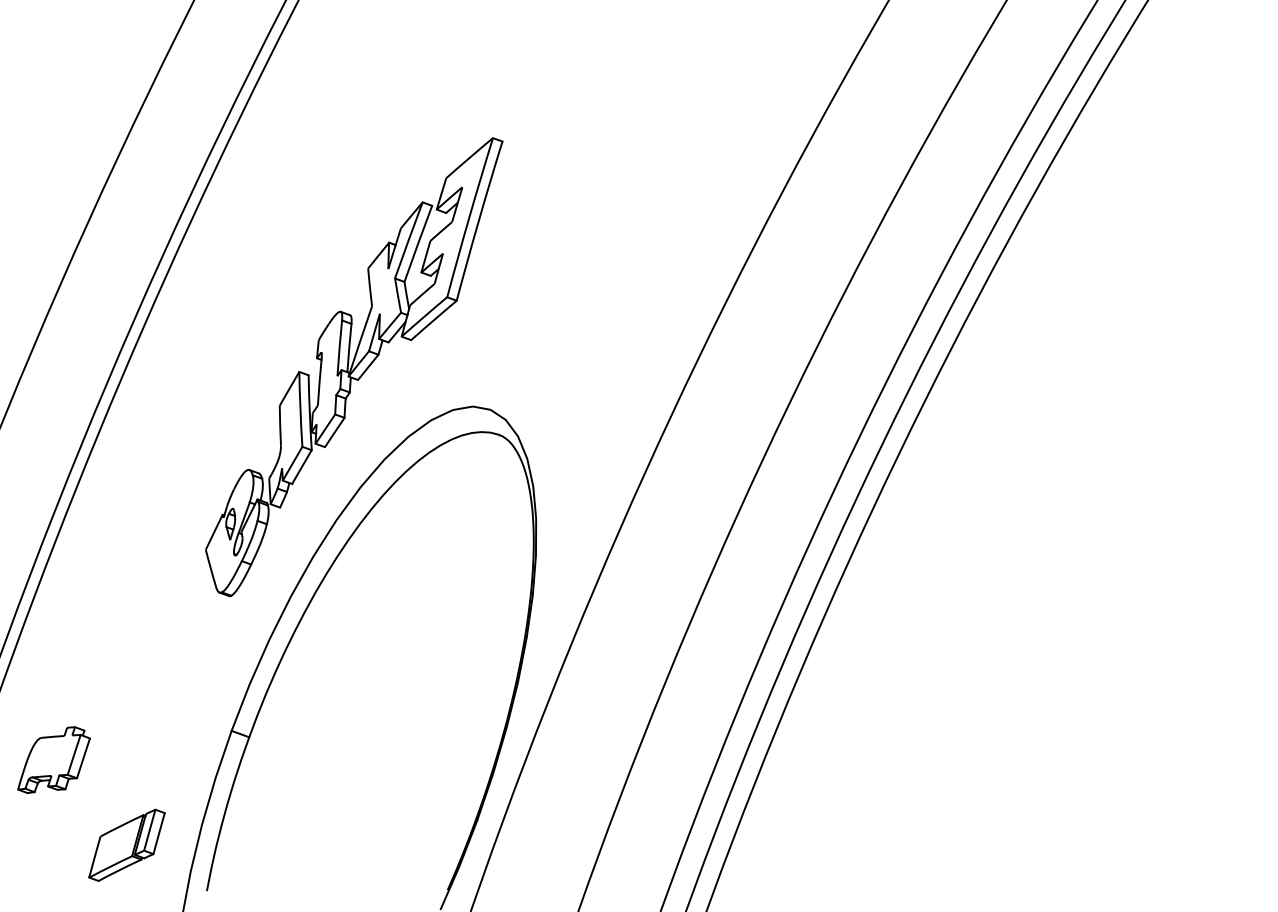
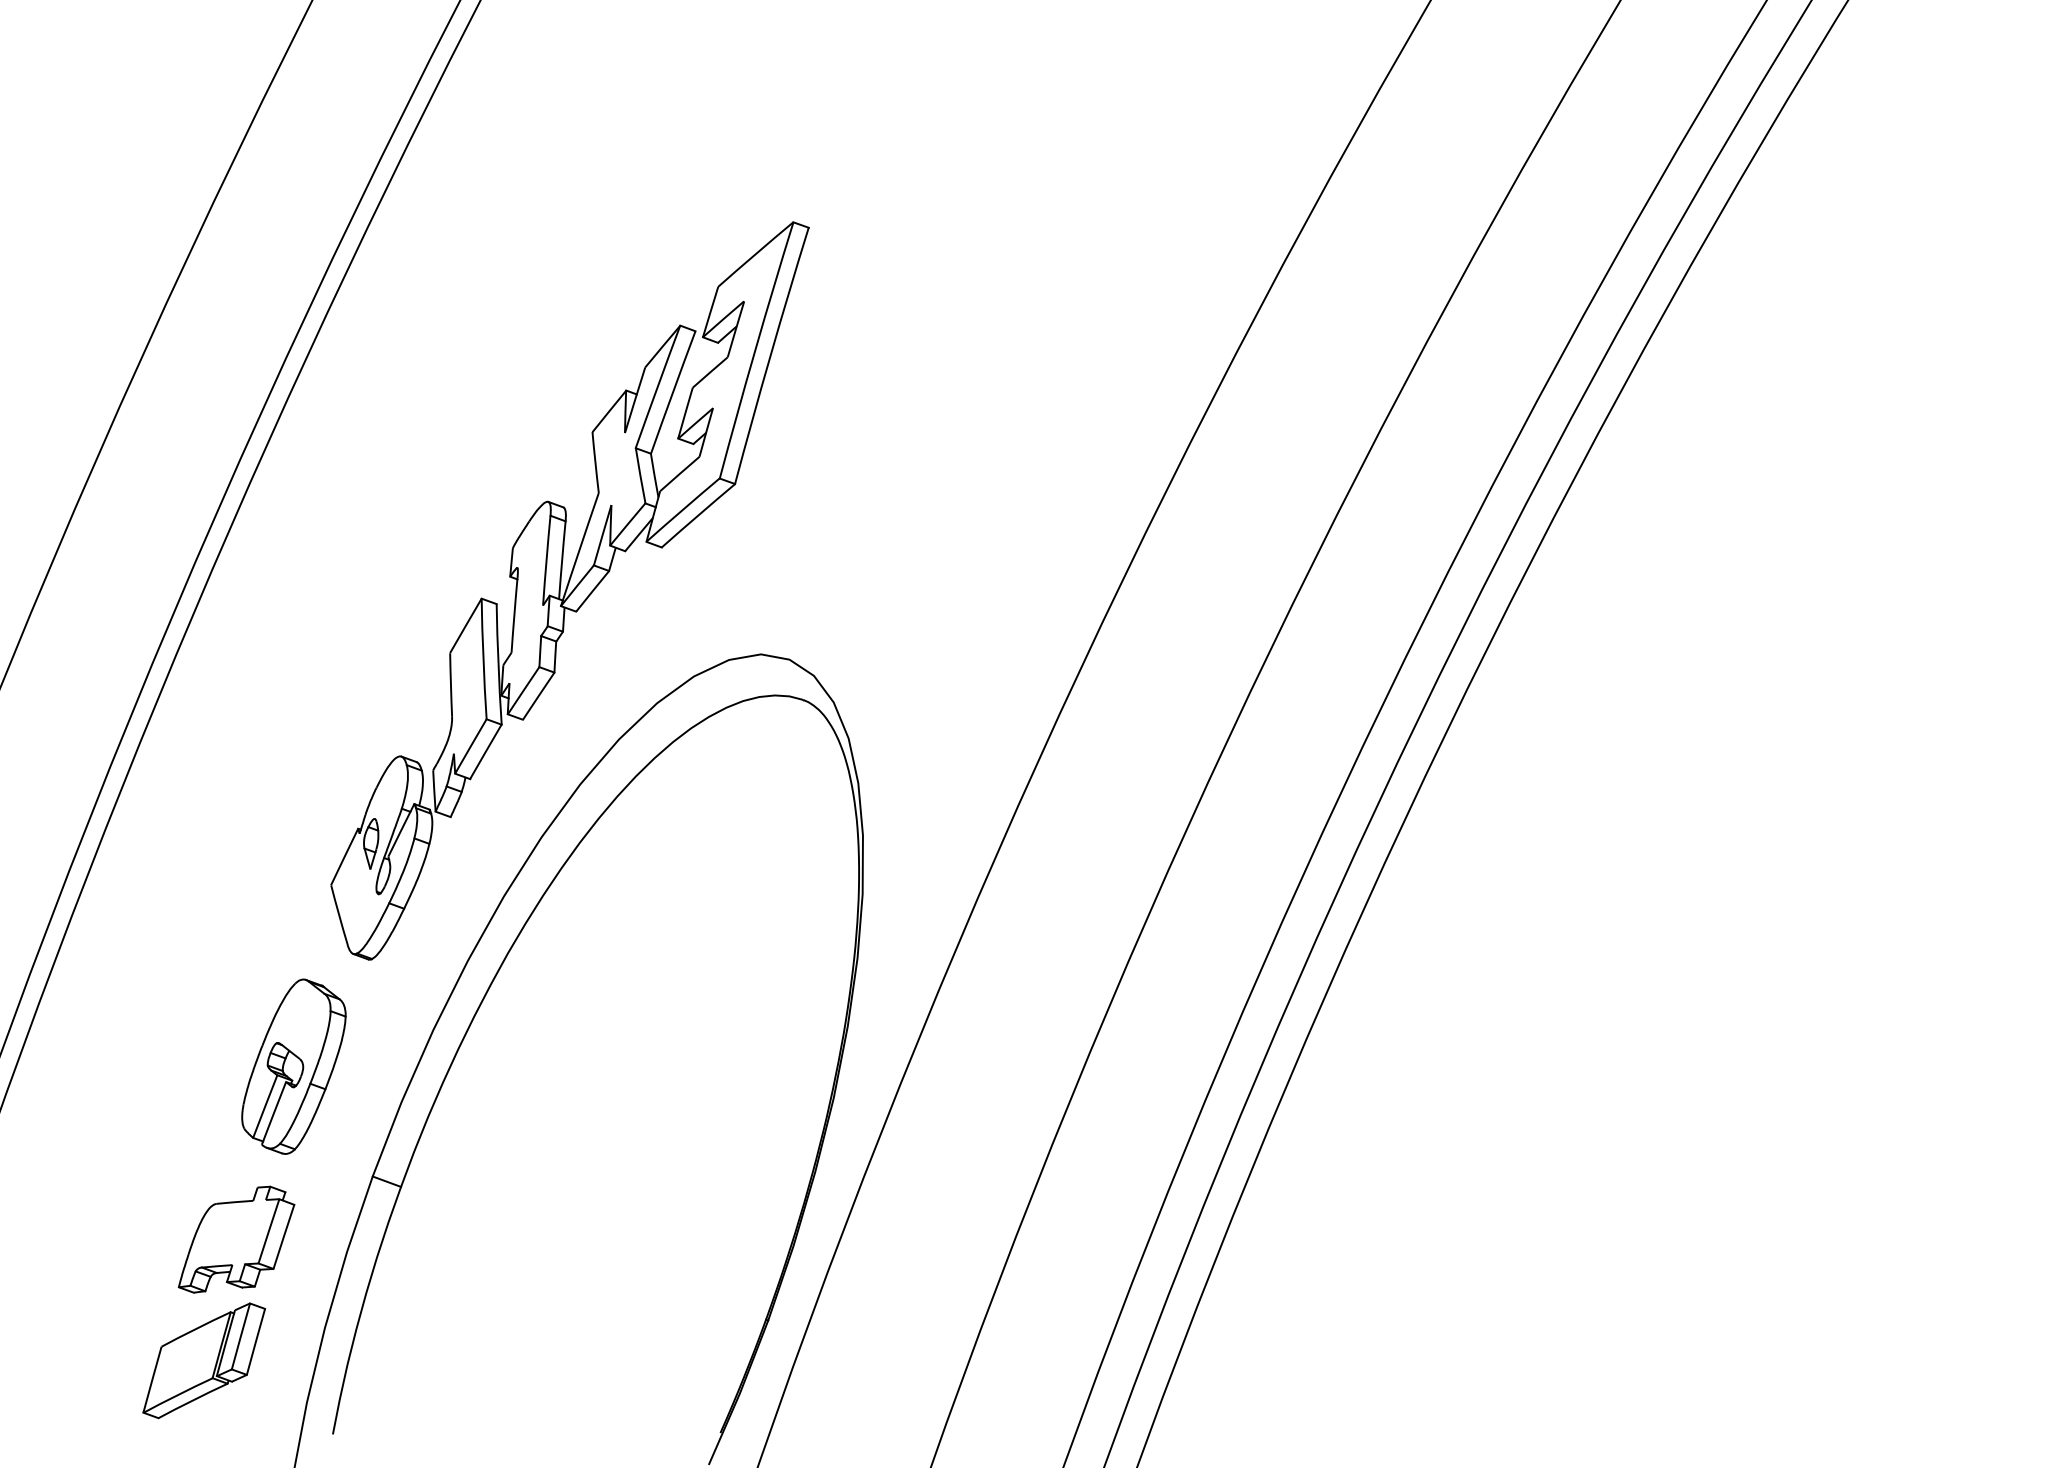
part: (182, 662) -> (293, 1066), added
part: (53, 759) -> (235, 1238), moved

